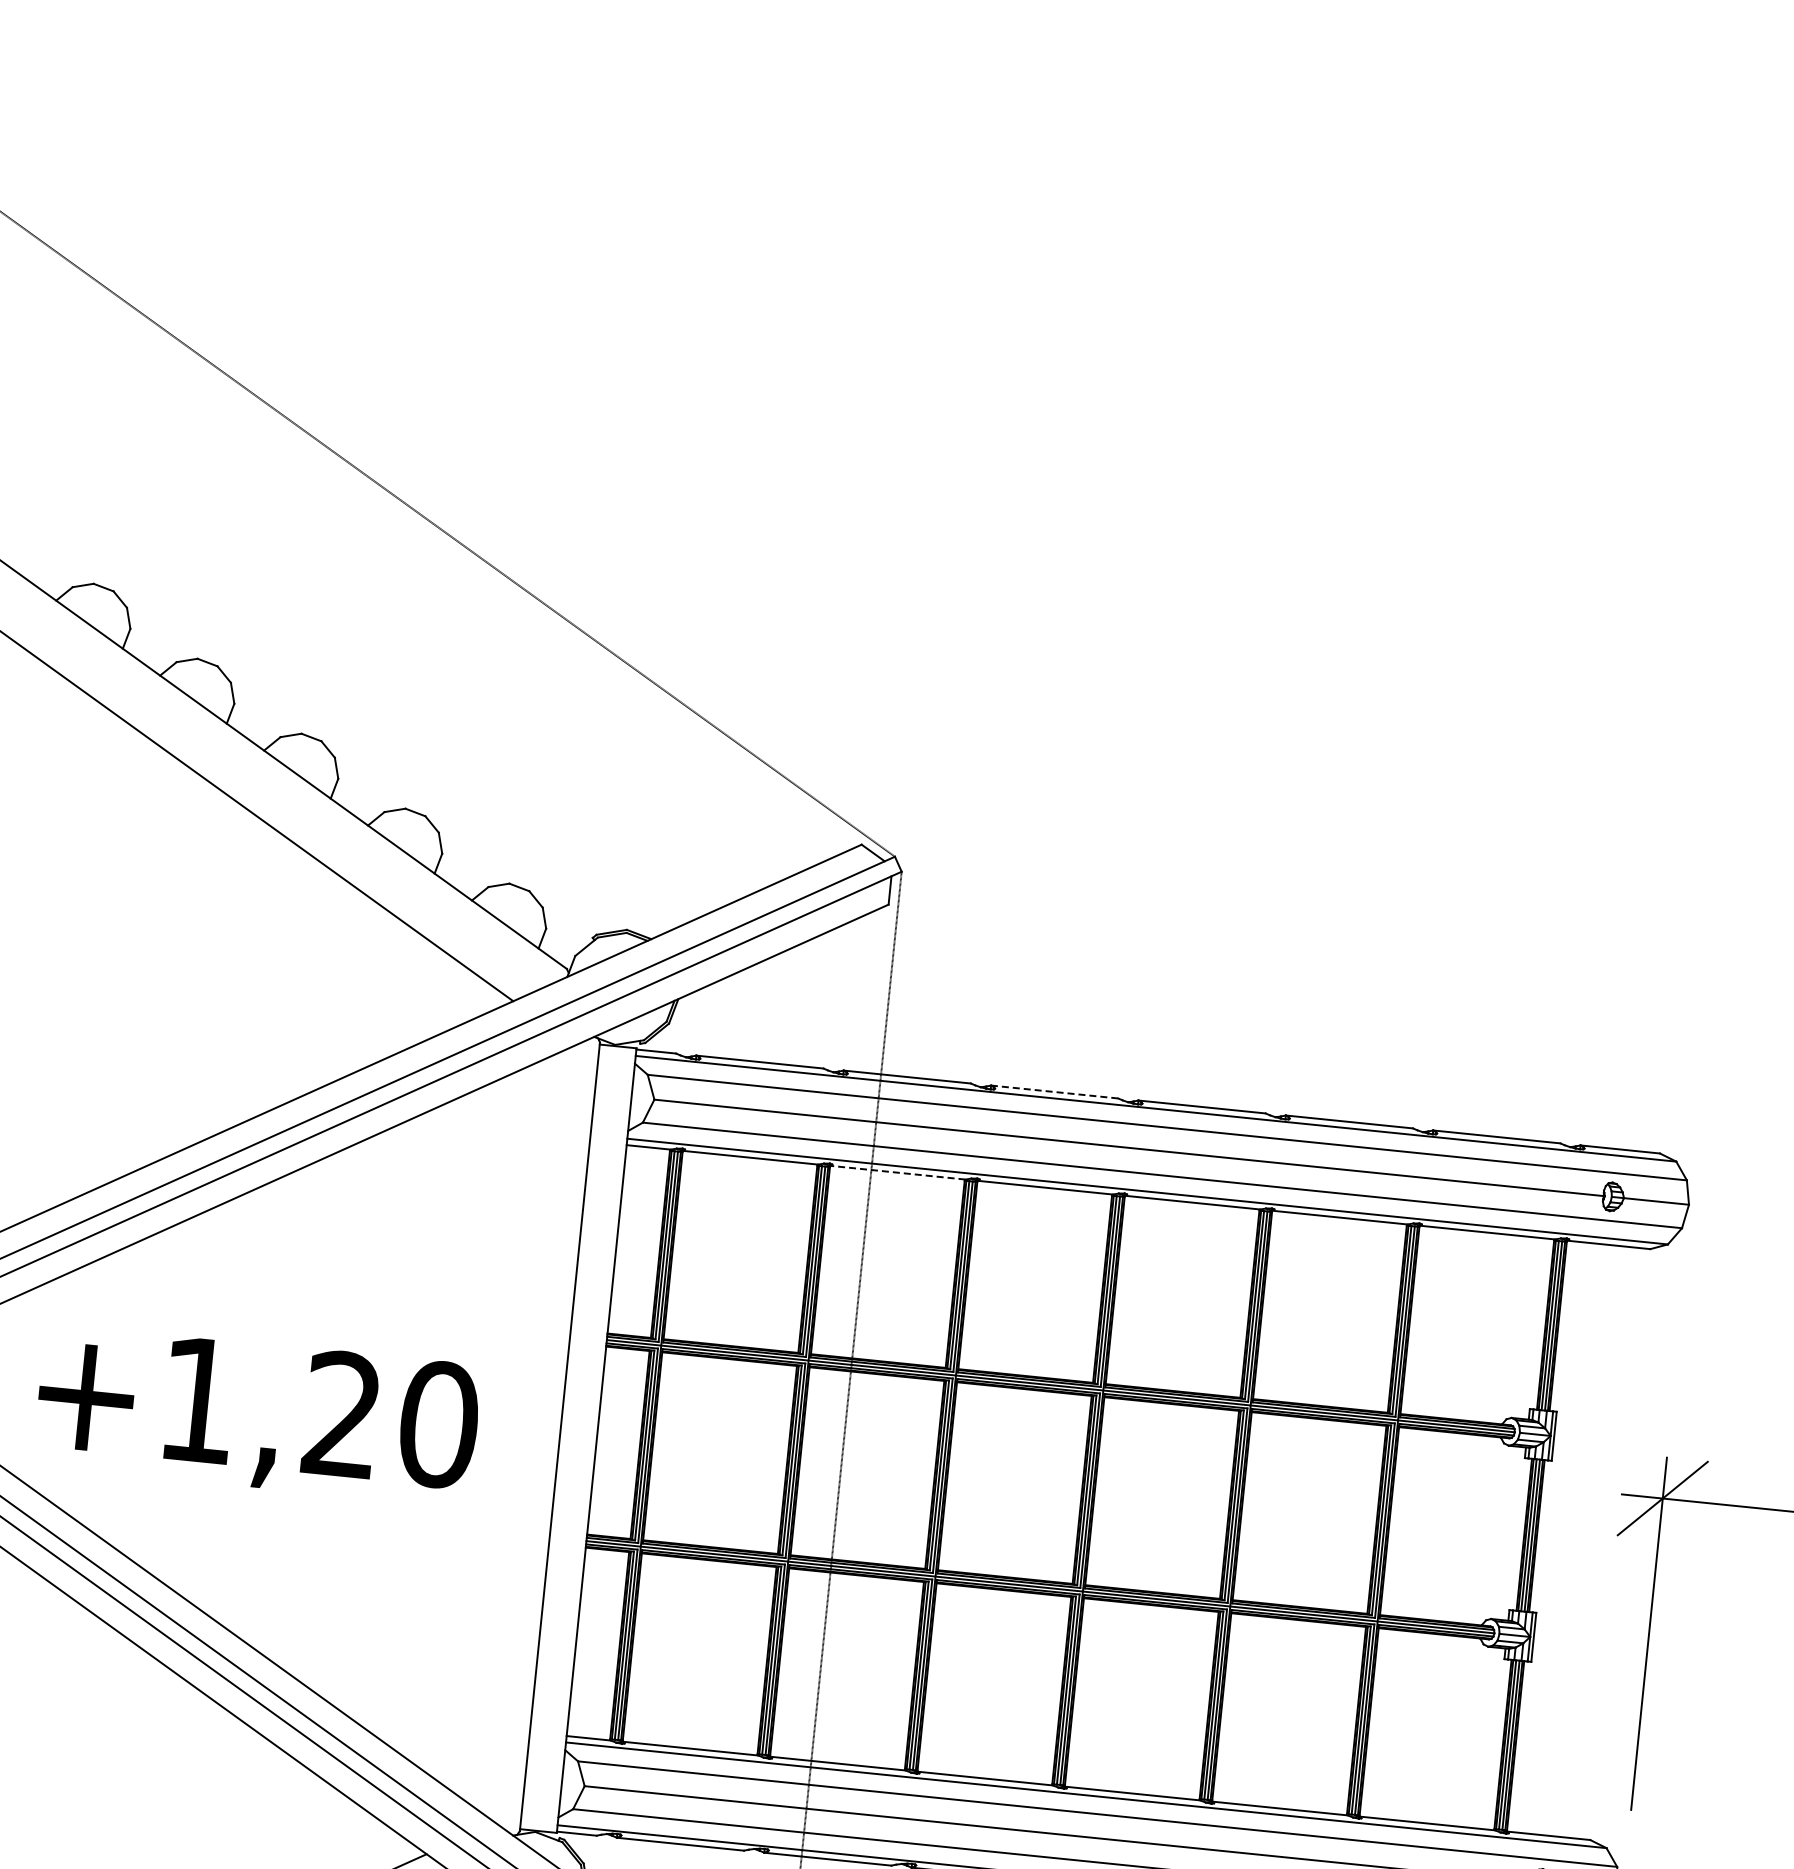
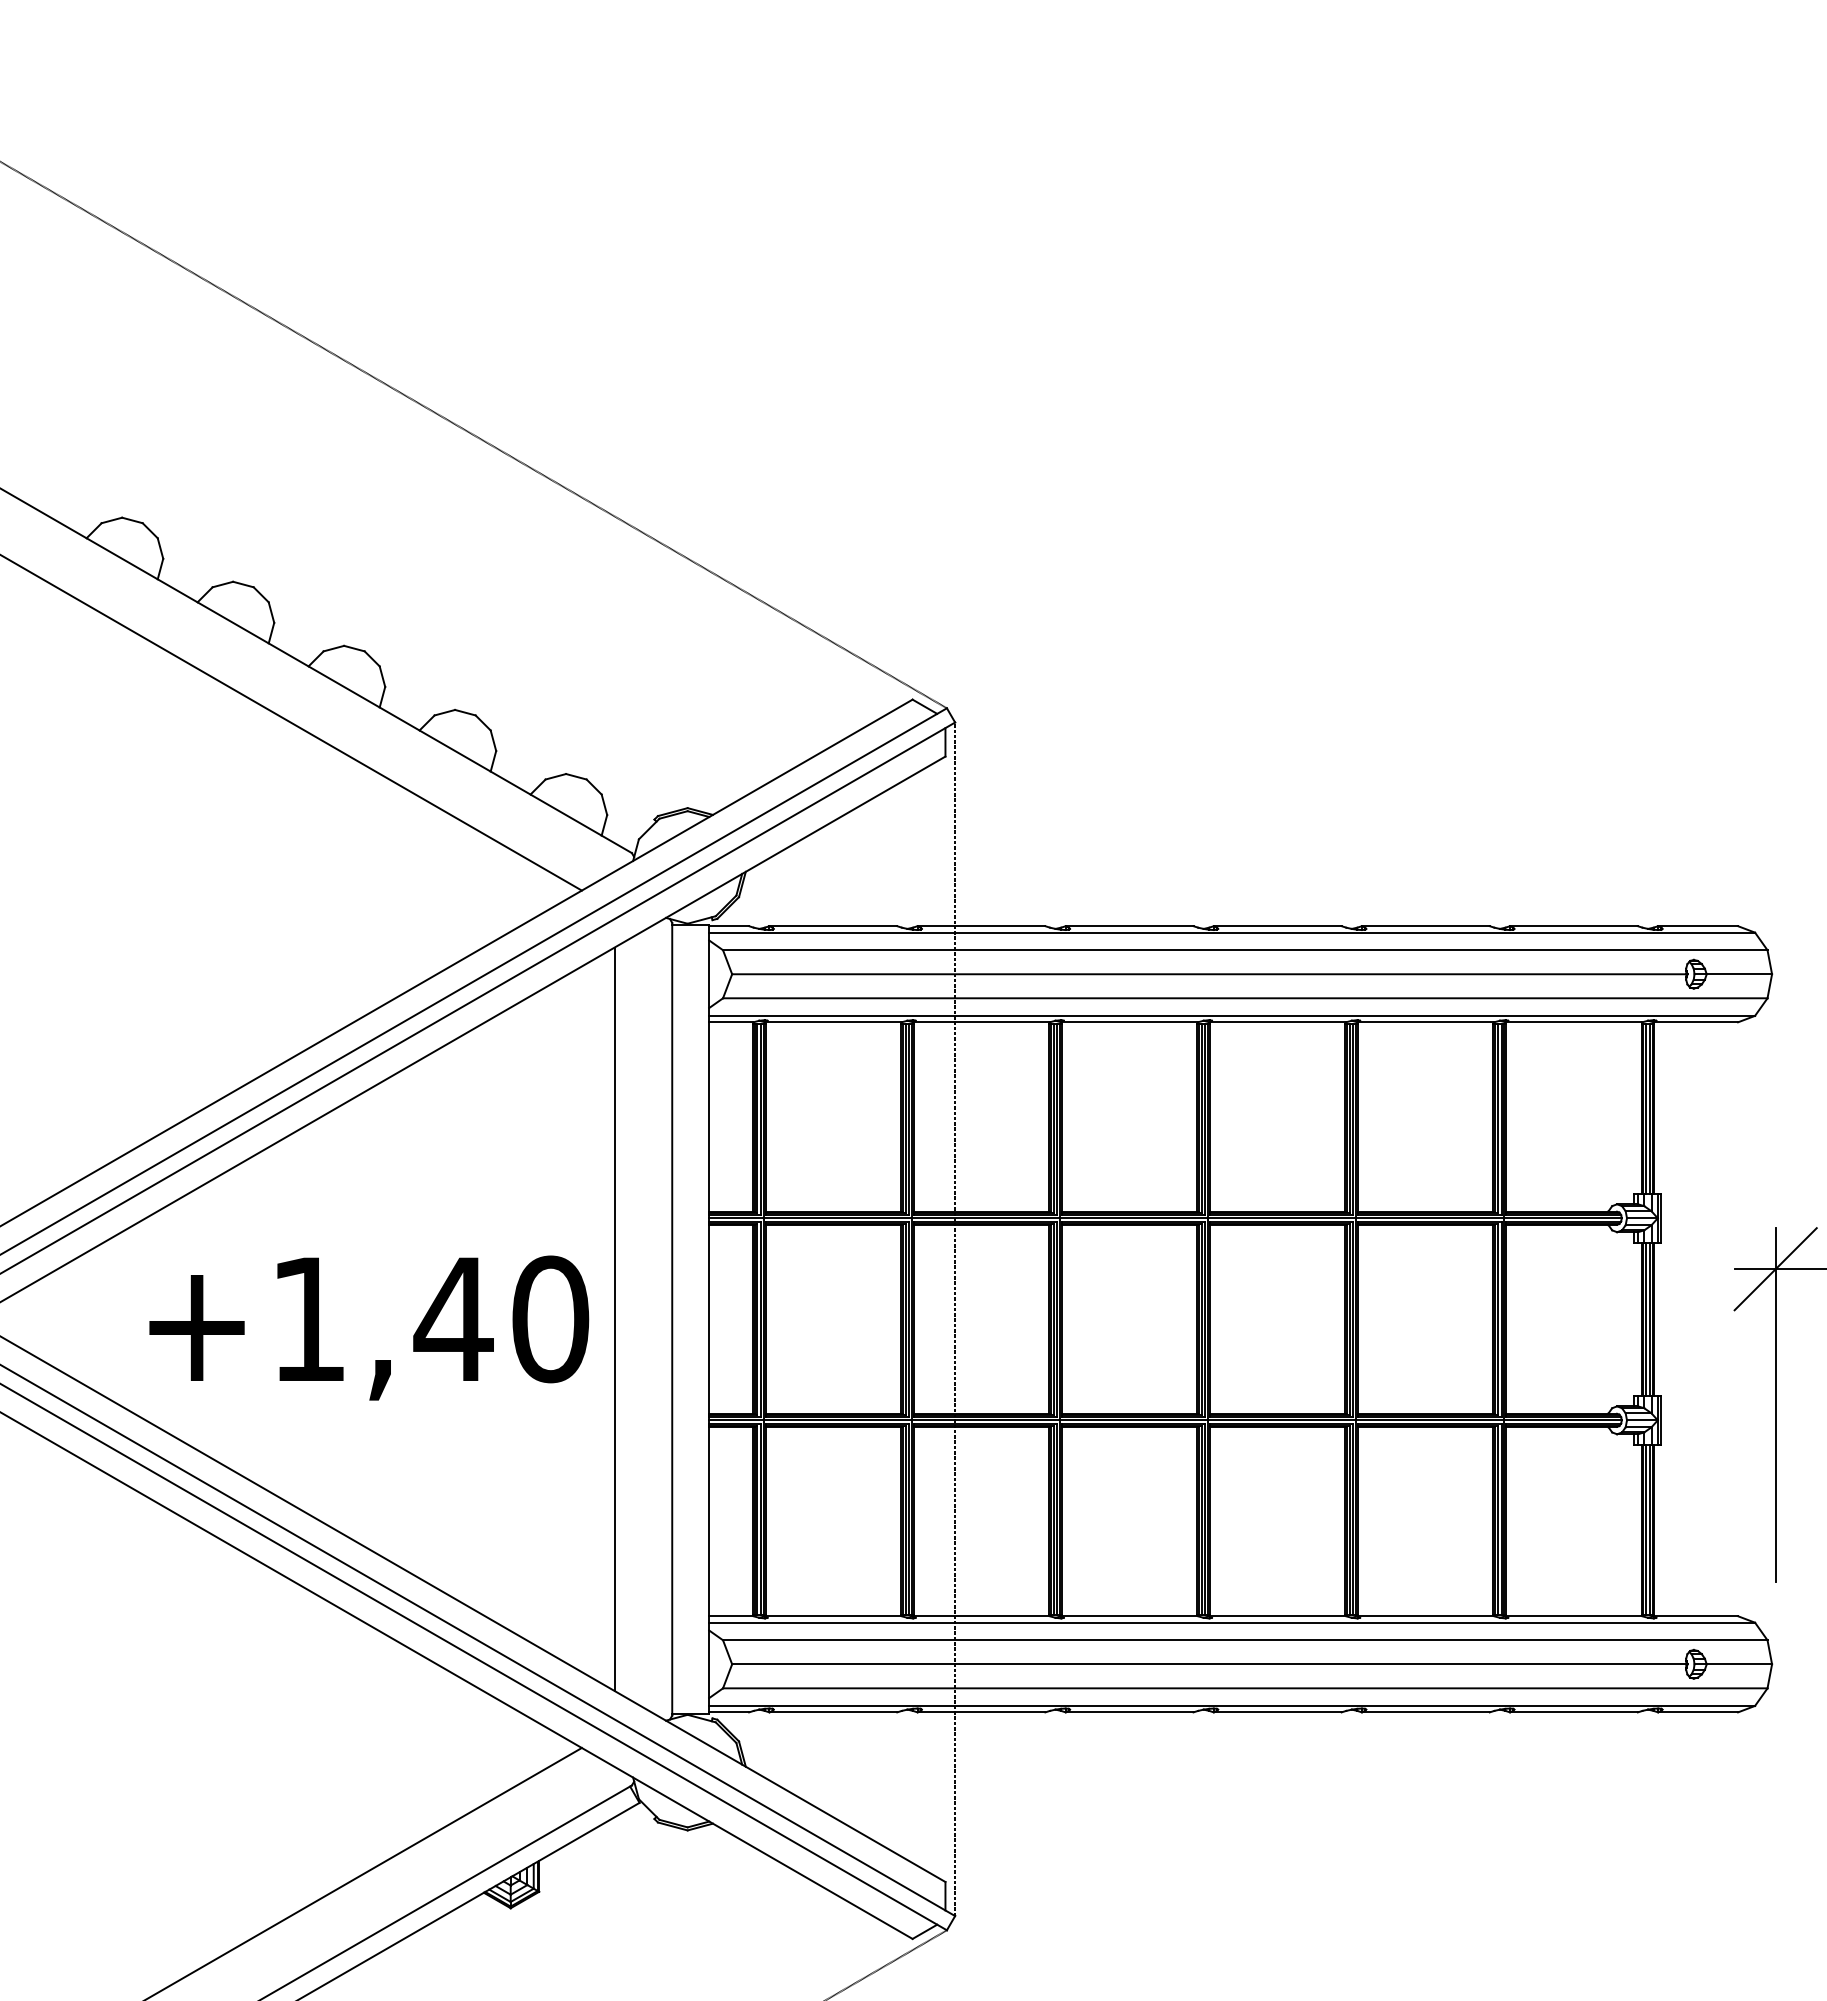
line: (1054, 1092) -> (1129, 926), dashed -> solid
line: (897, 1172) -> (981, 1022), dashed -> solid
text: (342, 1412) -> (453, 1317), +1,20 -> +1,40
line: (502, 1431) -> (614, 1319), added

